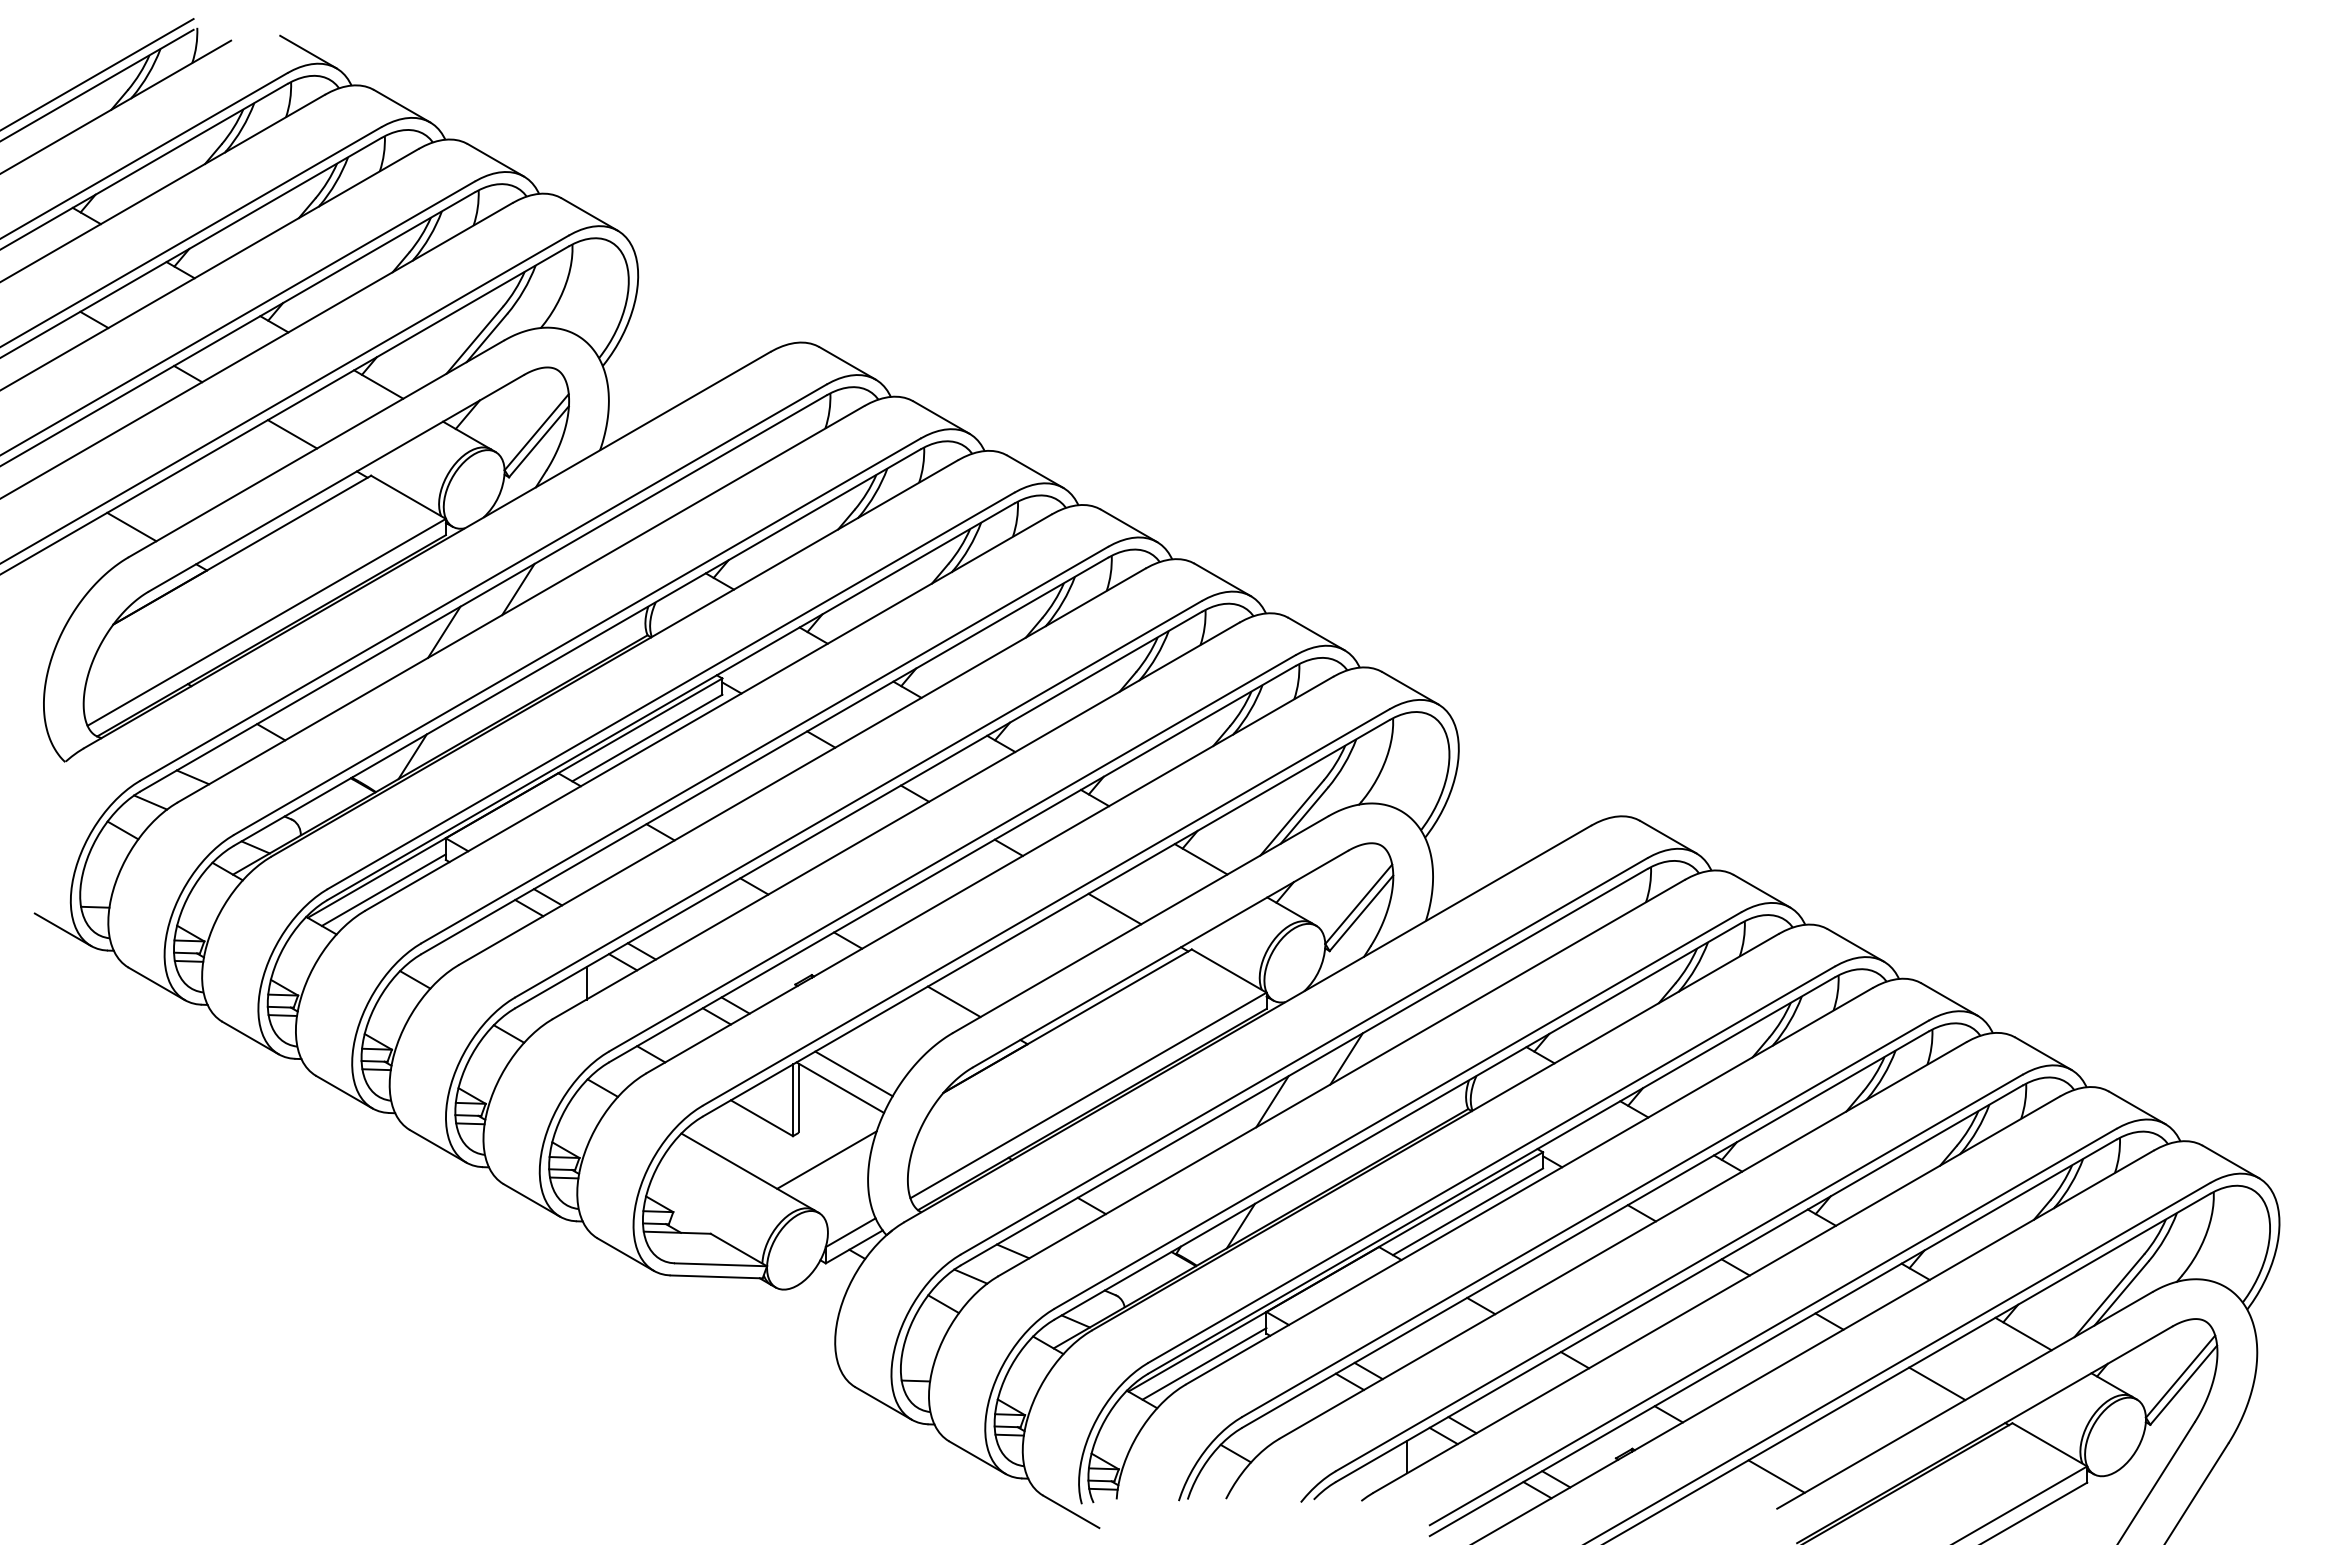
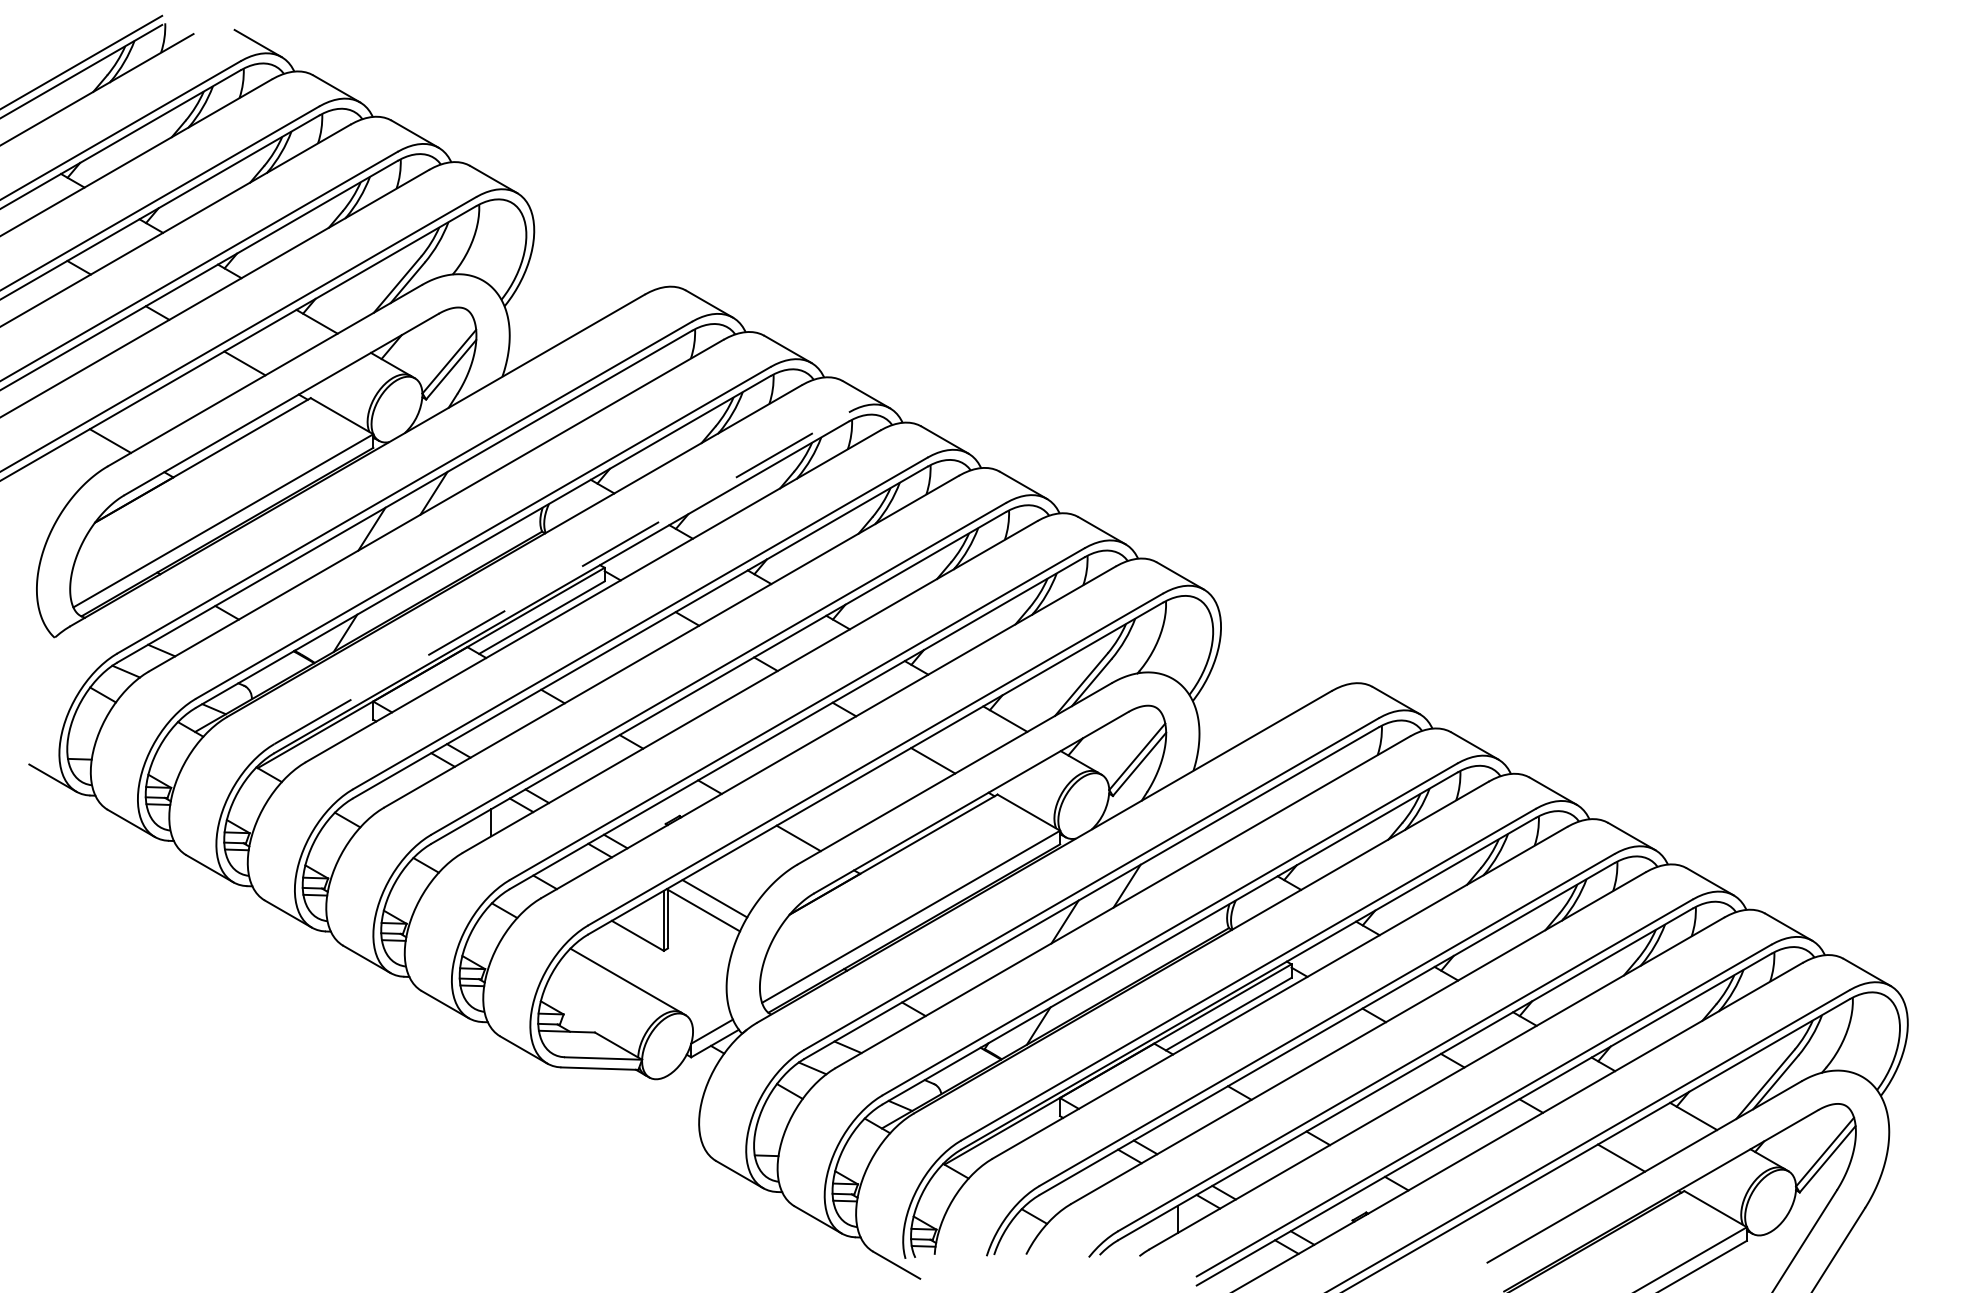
line: (671, 690) -> (562, 577), solid -> dashed
line: (383, 889) -> (321, 744), removed
line: (826, 1159) -> (691, 970), removed
line: (1204, 1363) -> (1008, 1141), removed
line: (1776, 1476) -> (1486, 1235), removed

